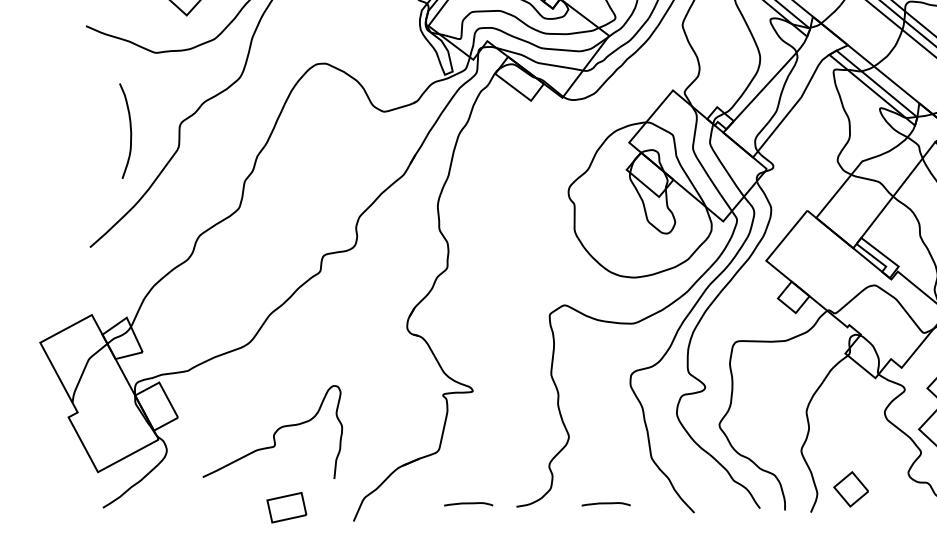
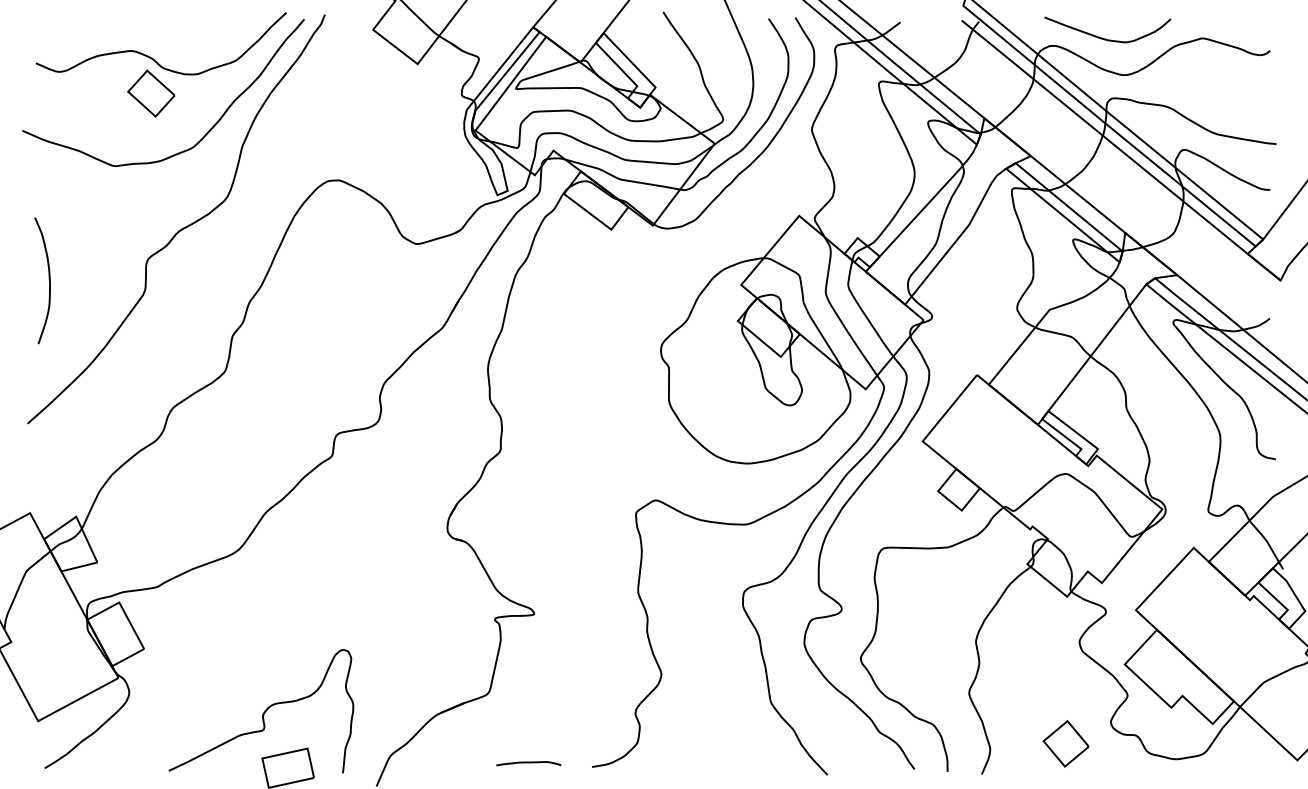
curve: (130, 129) -> (48, 278), moved
curve: (274, 433) -> (263, 712), moved
part: (850, 489) -> (1065, 743), moved
curve: (605, 504) -> (710, 763), removed

